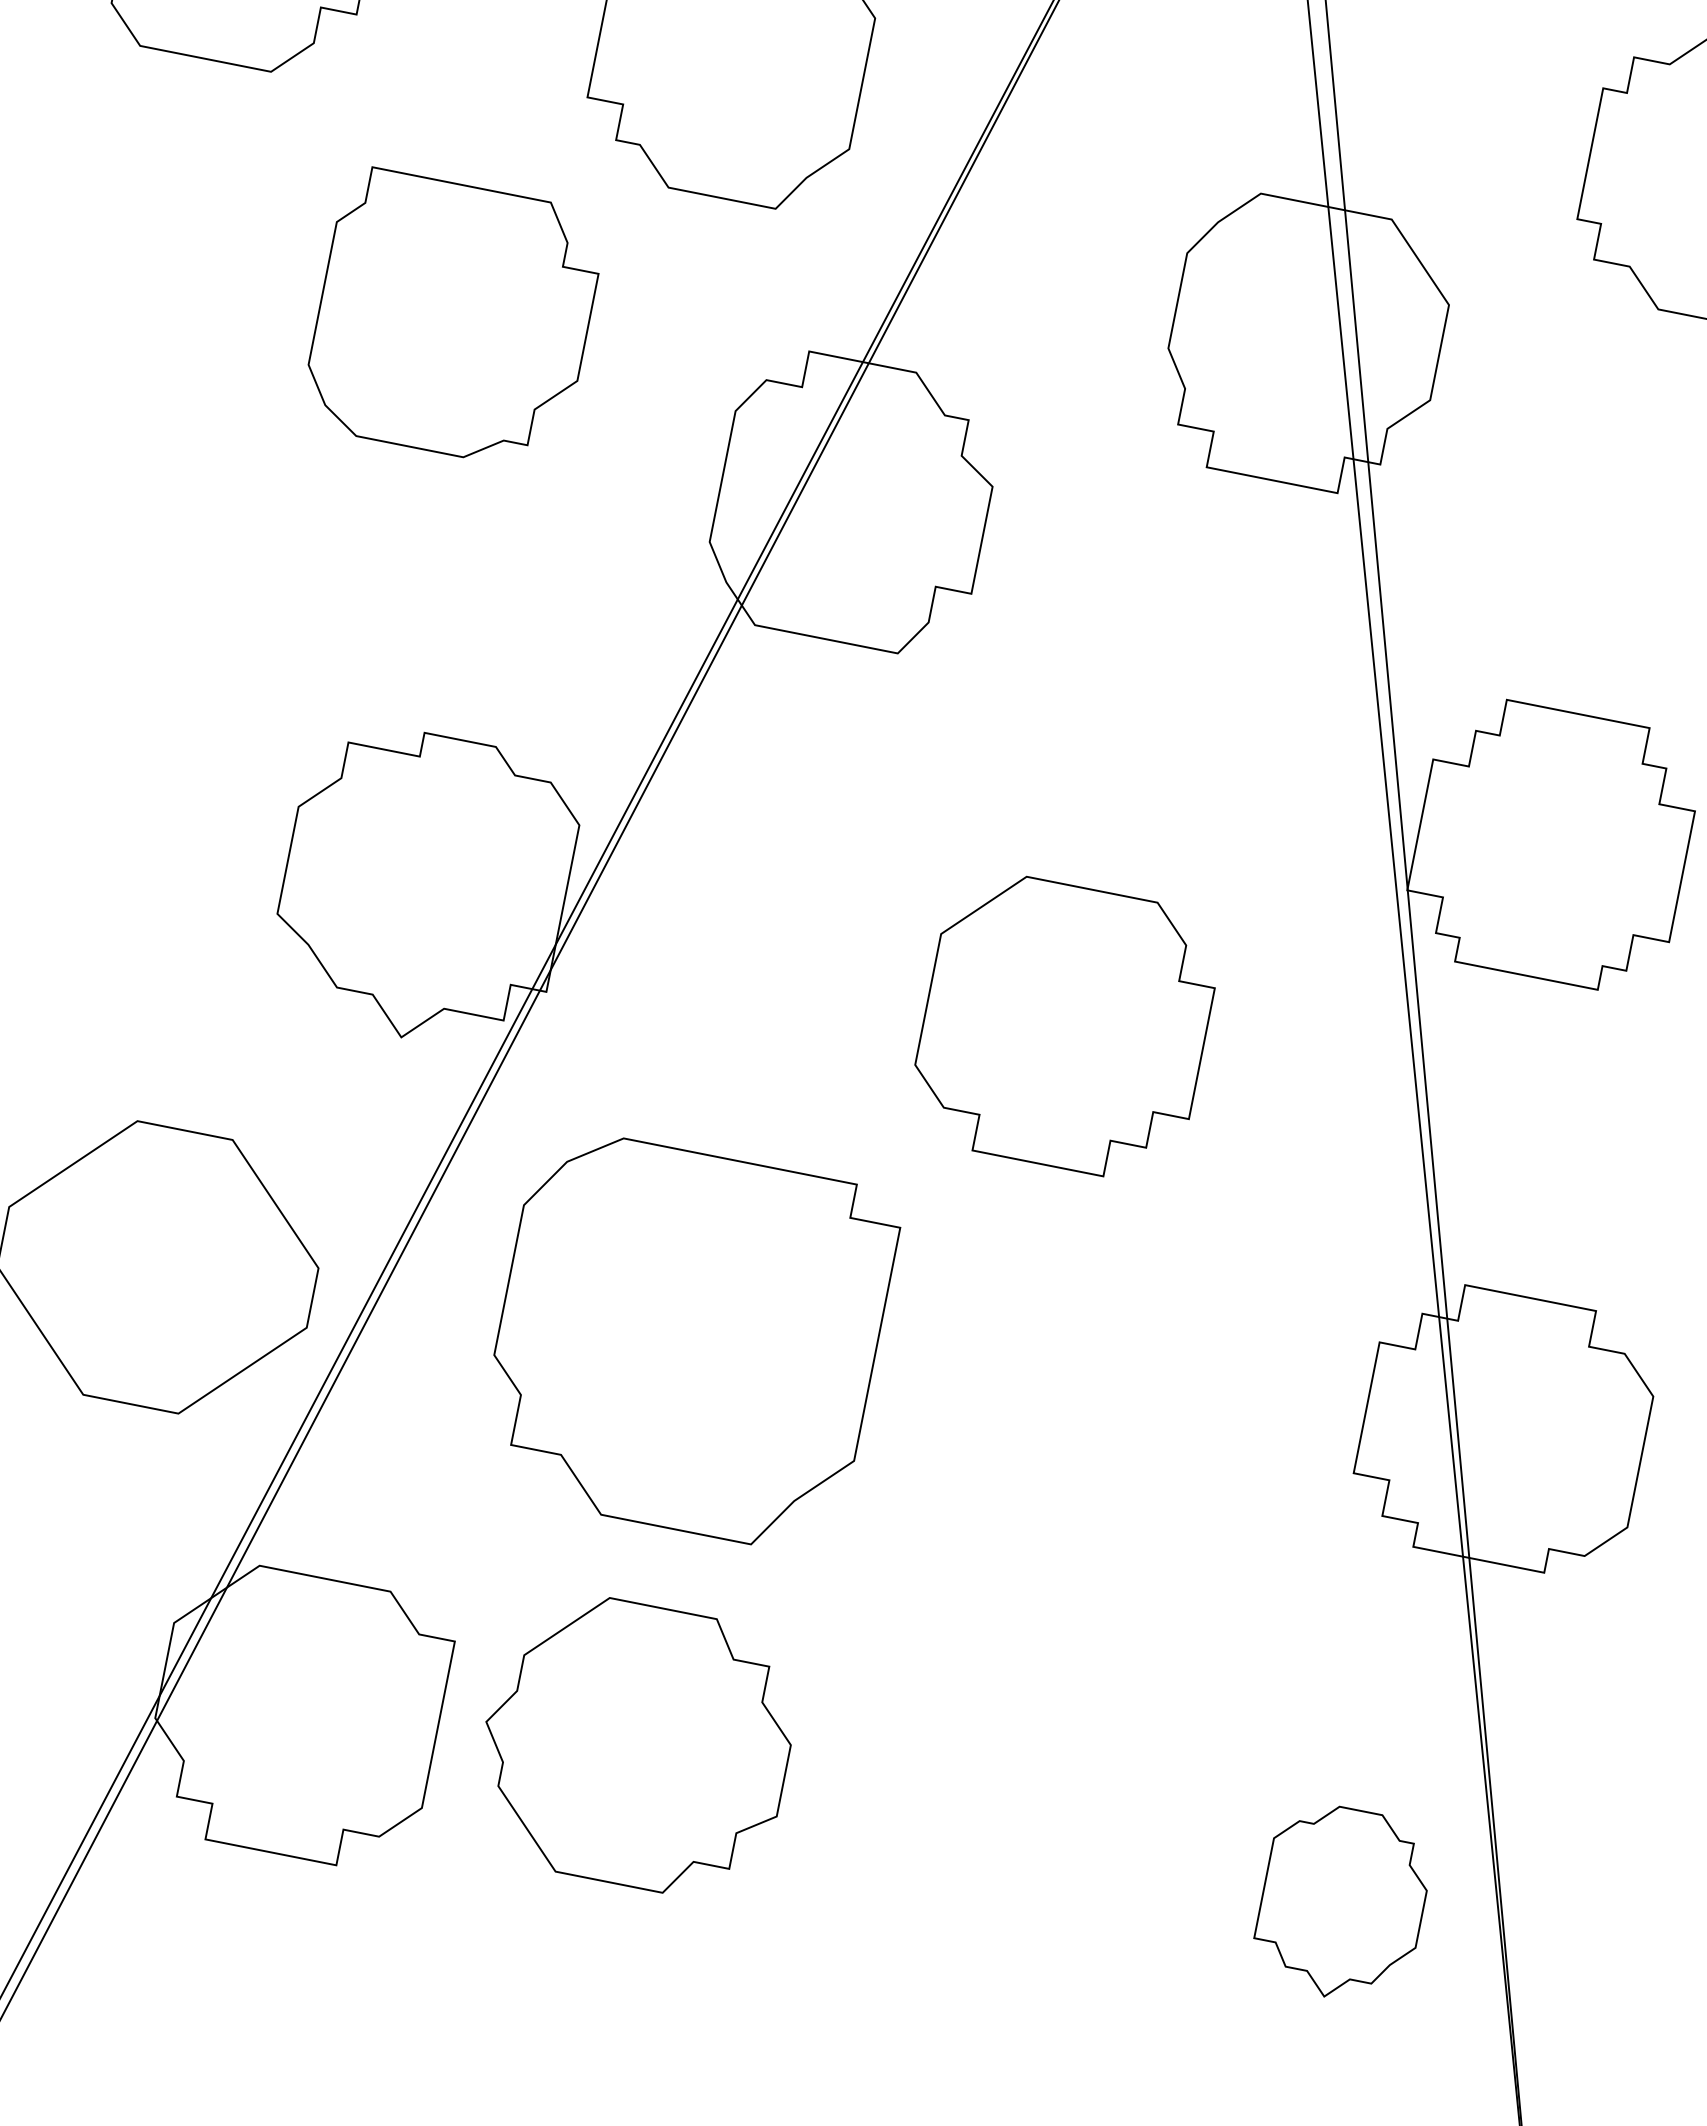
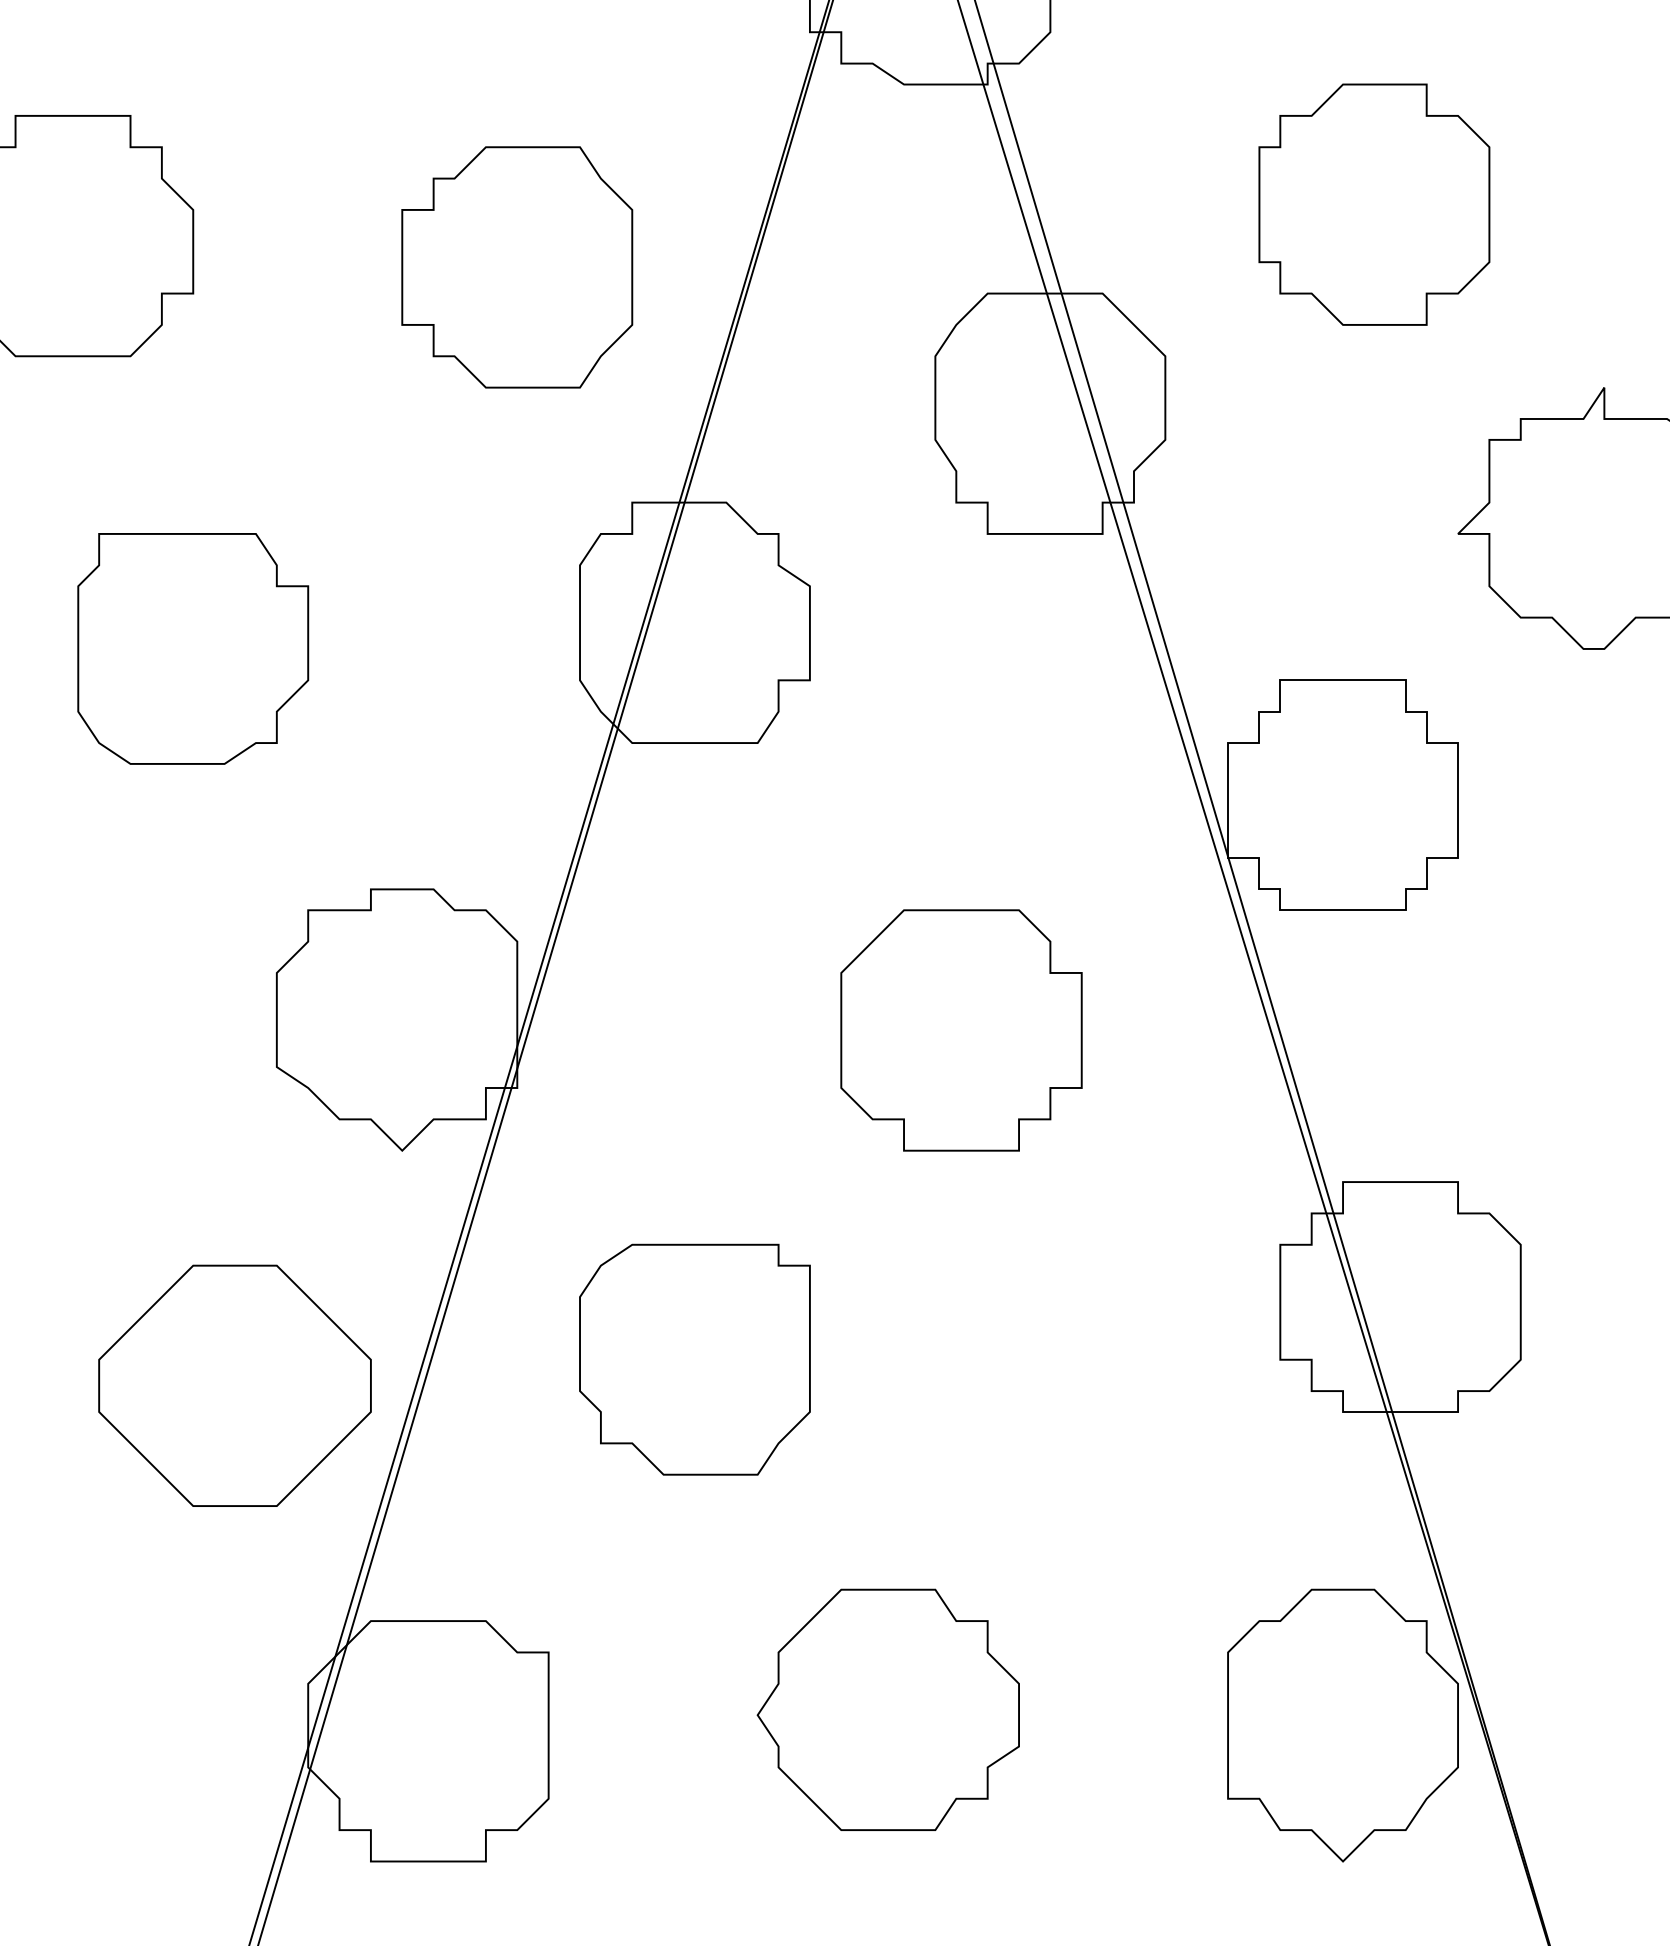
part: (453, 318) -> (193, 648), moved
part: (686, 1340) -> (694, 1359), size x0.71
part: (635, 1744) -> (887, 1709), moved
part: (1342, 1903) -> (1342, 1725), size x1.67

